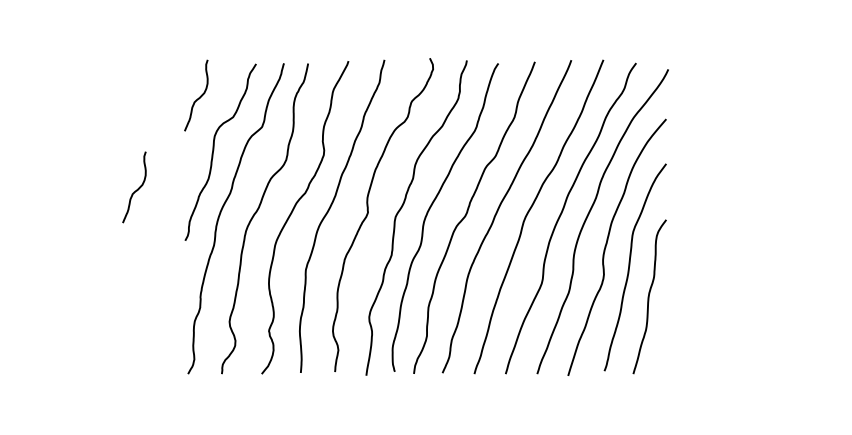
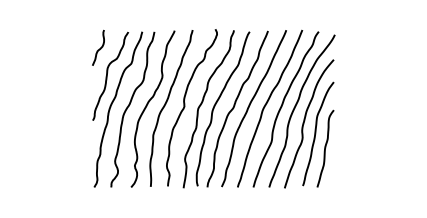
curve: (136, 188) -> (68, 94), removed

